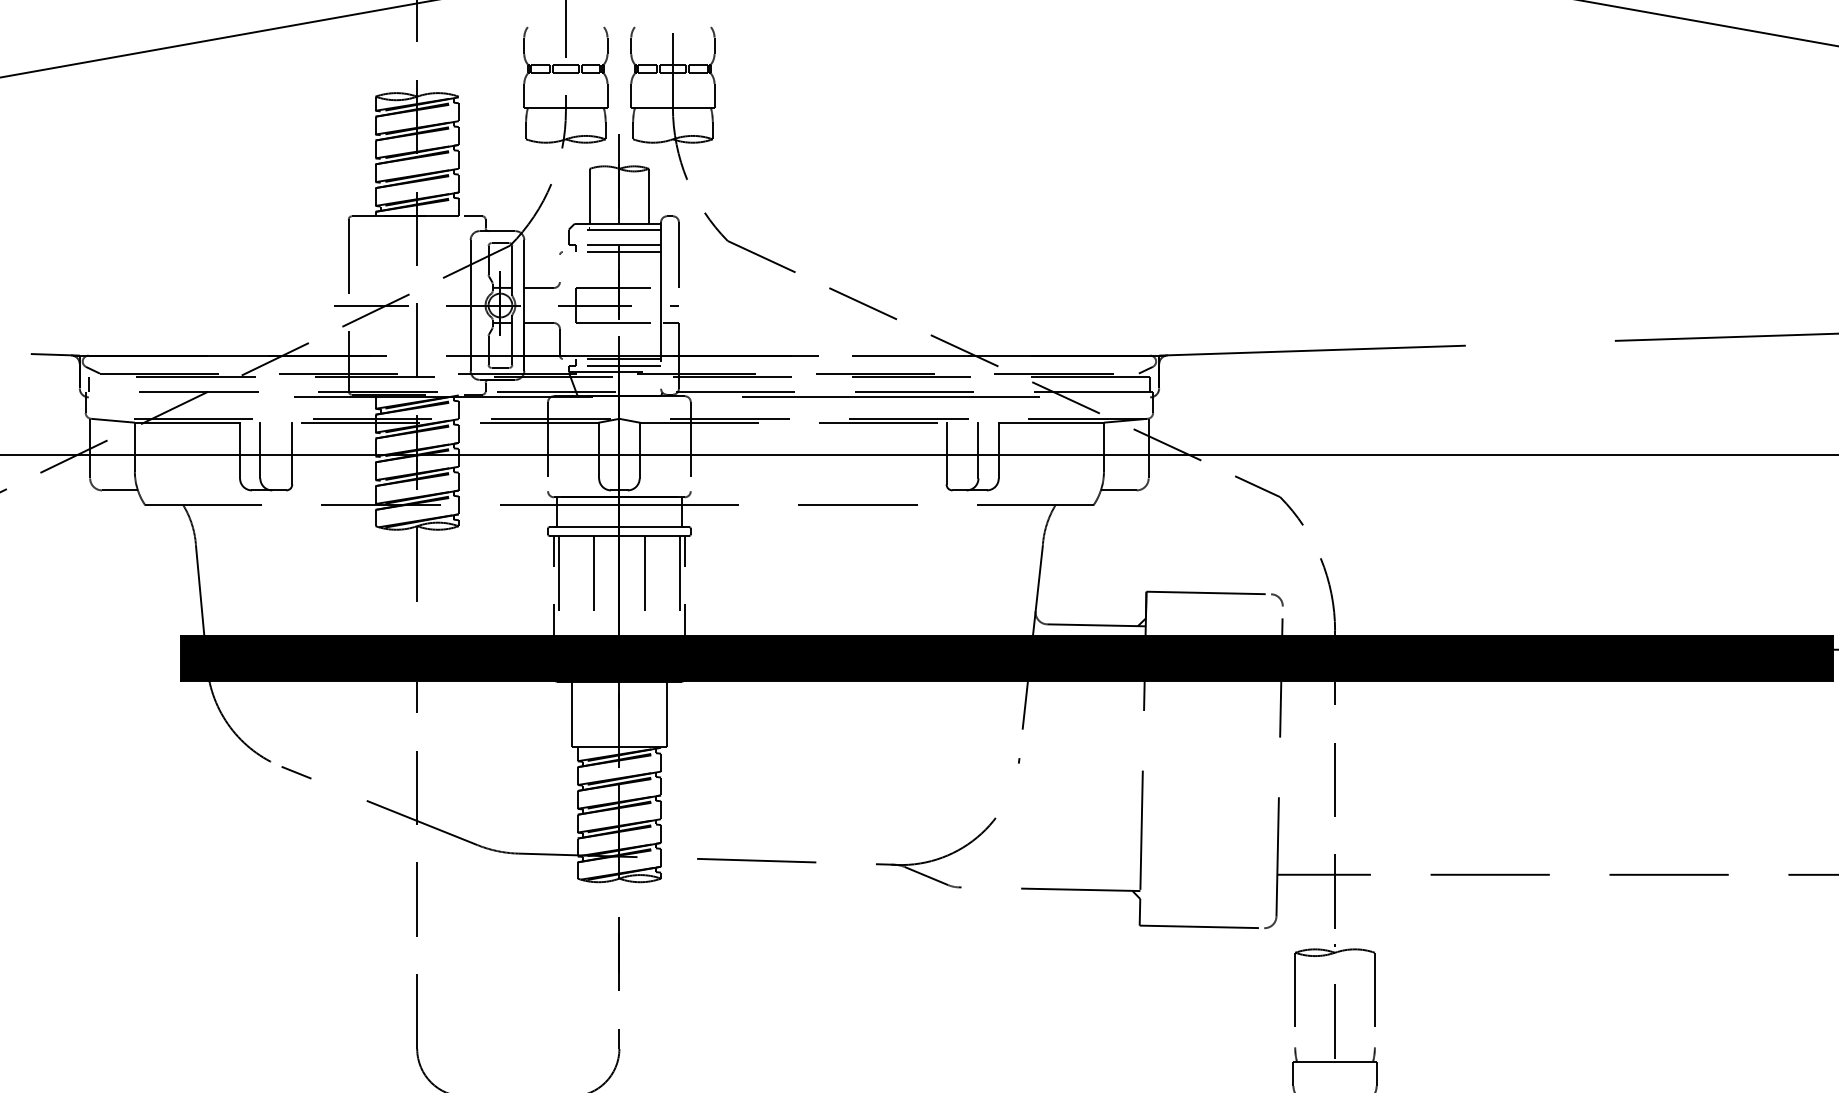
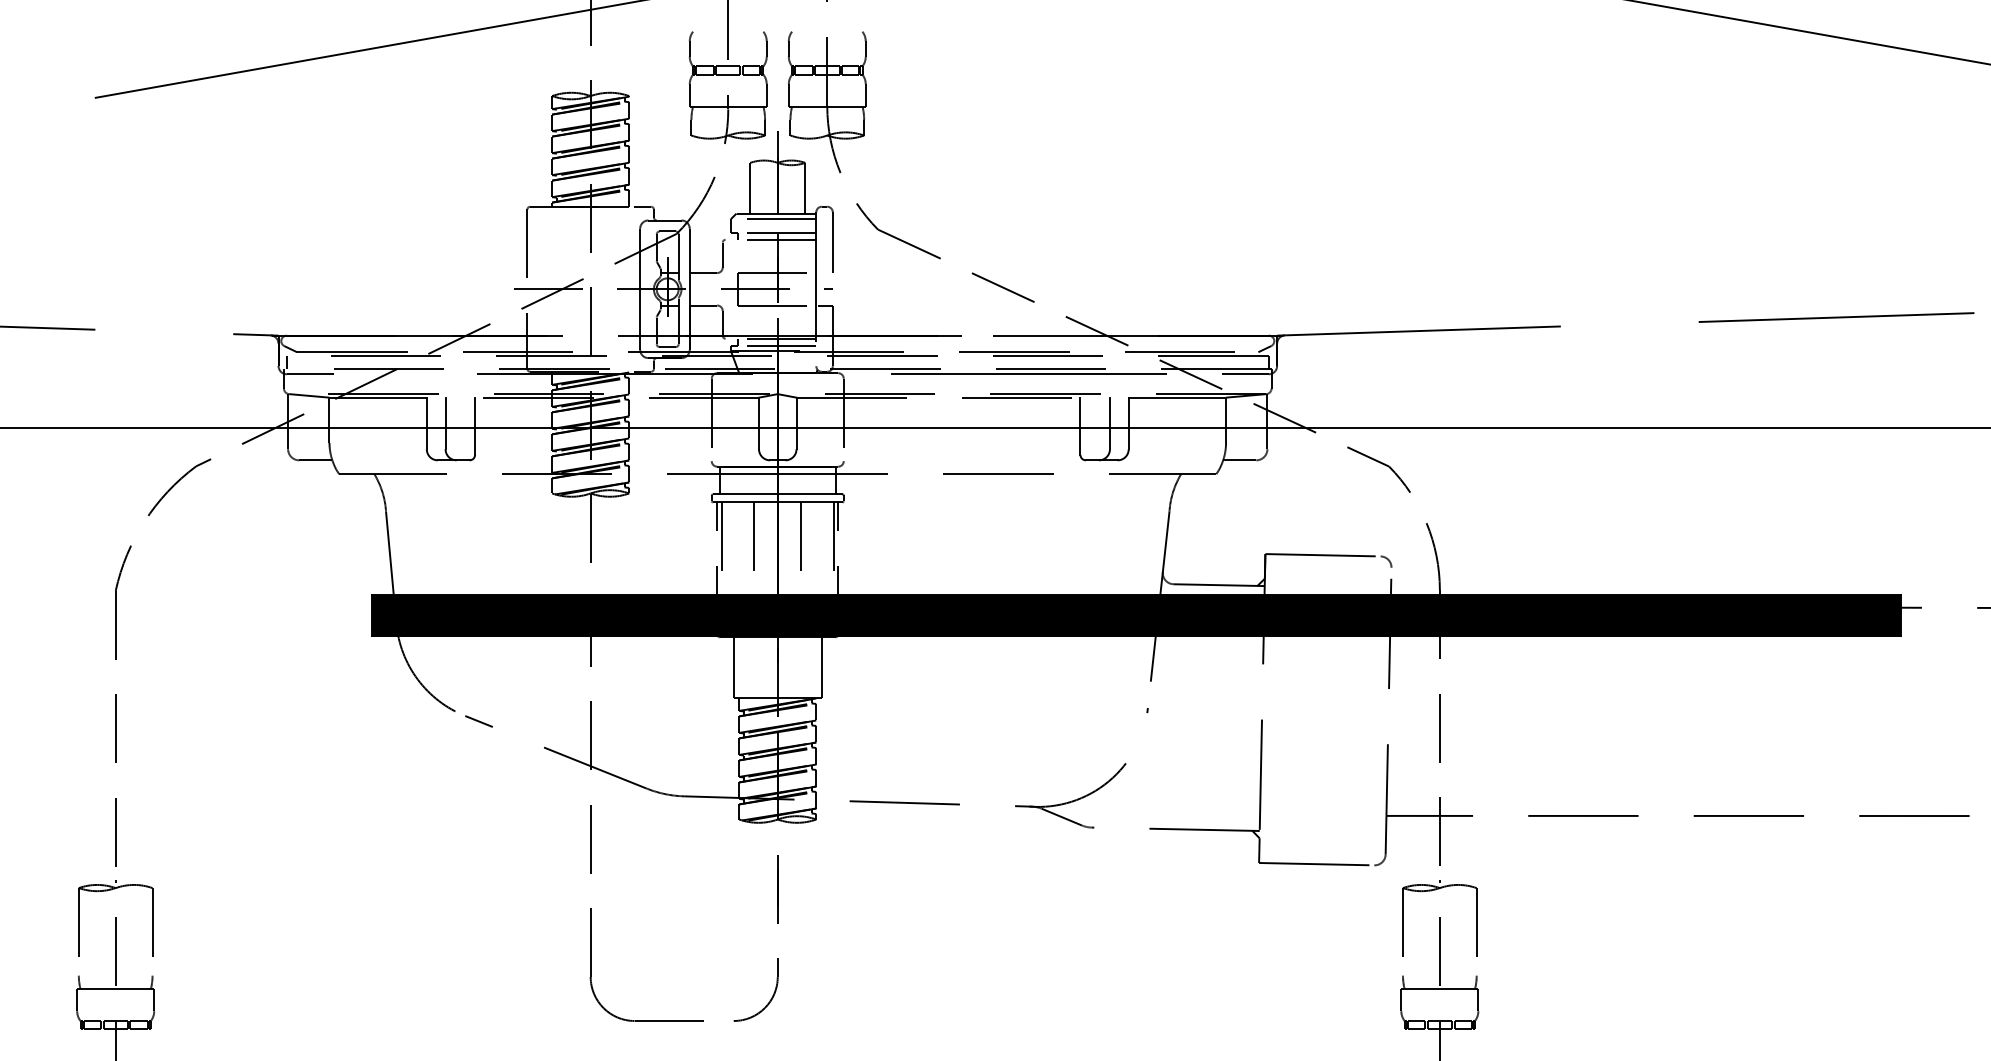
line: (559, 267) -> (722, 254), added
line: (113, 397) -> (309, 374), added
line: (1123, 397) -> (1244, 374), added

